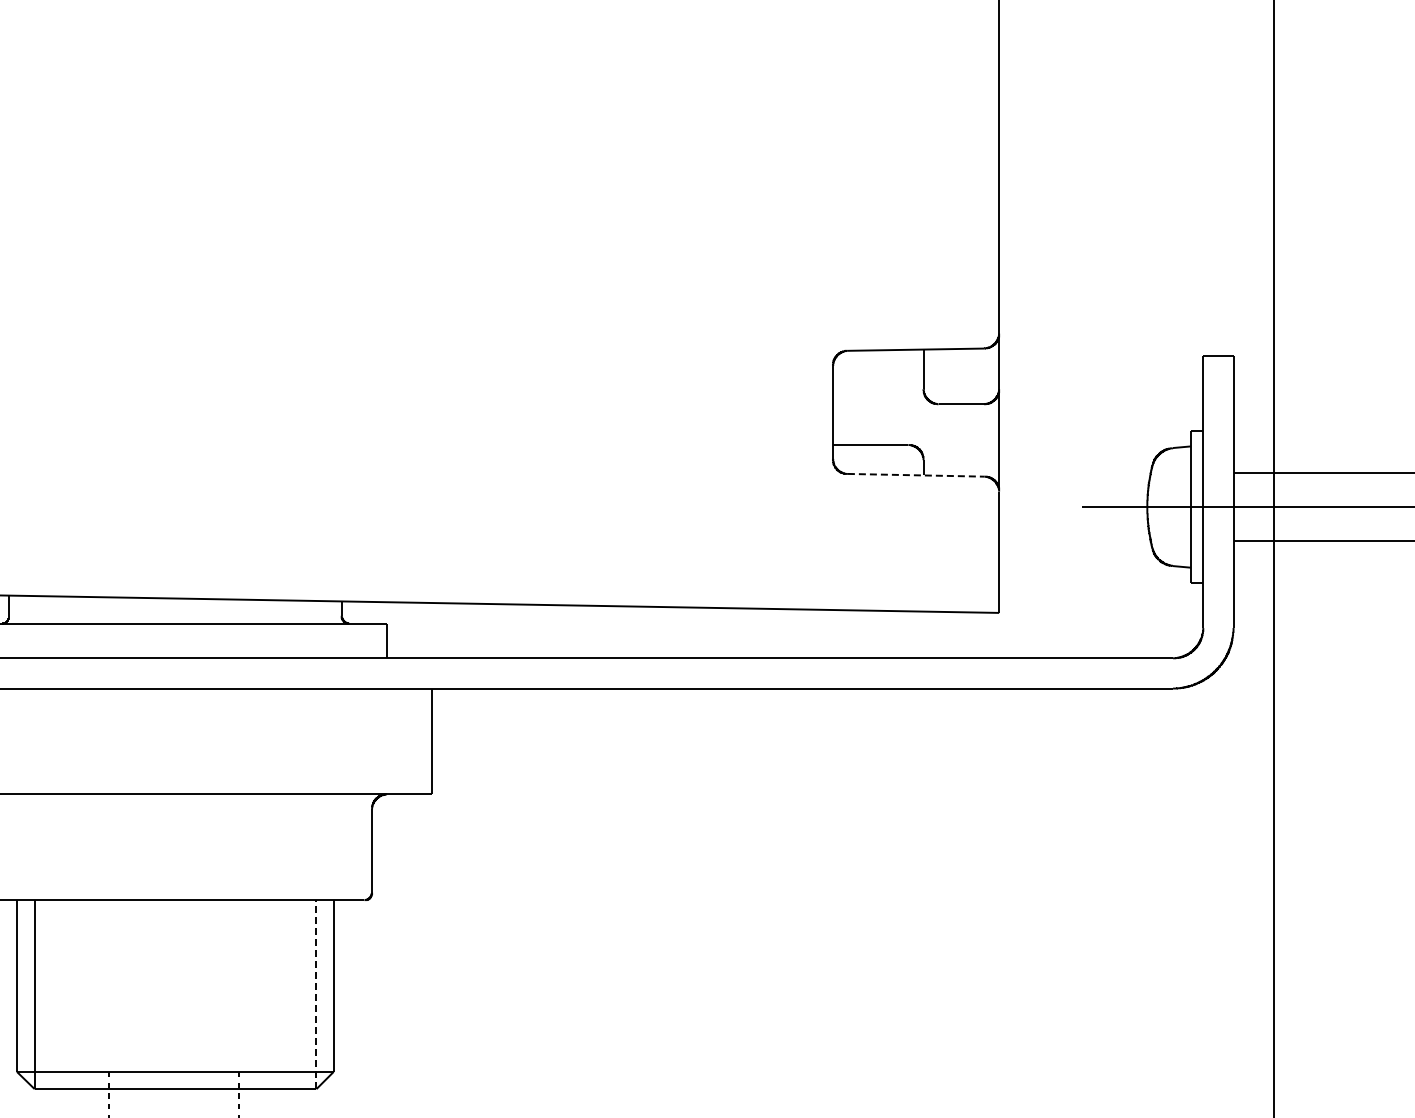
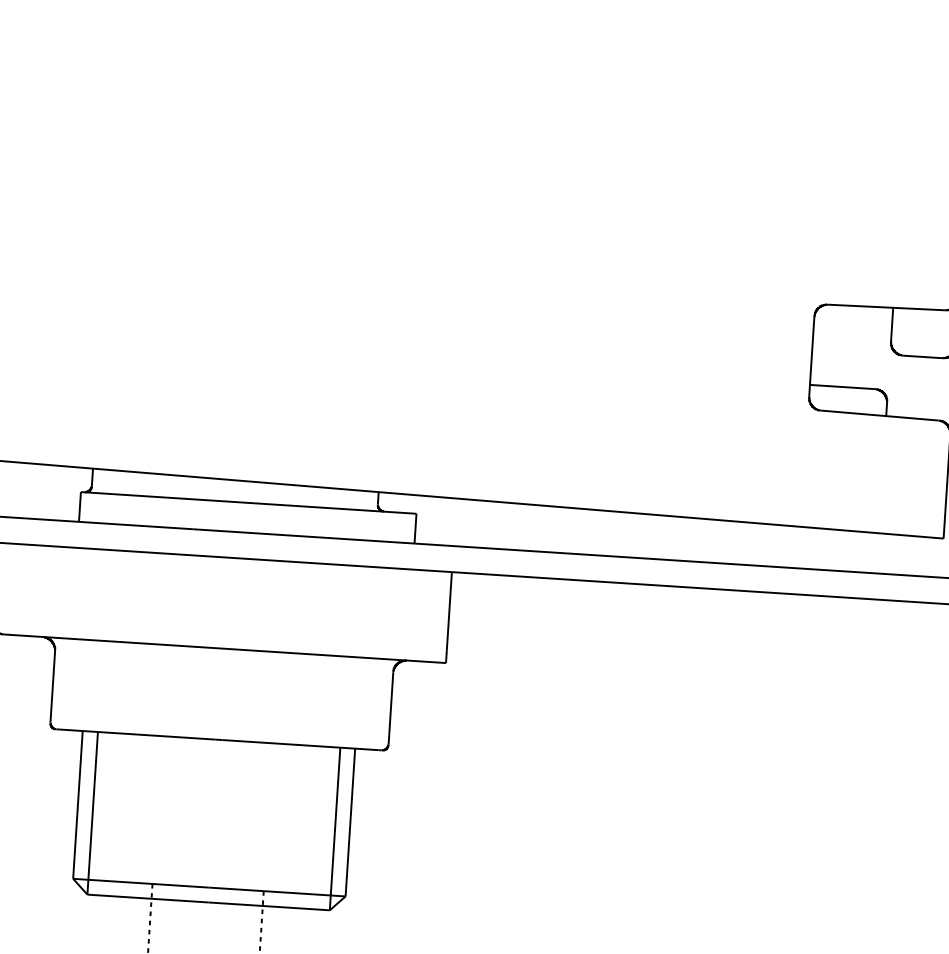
line: (916, 475) -> (880, 415), dashed -> solid
line: (316, 994) -> (335, 828), dashed -> solid

